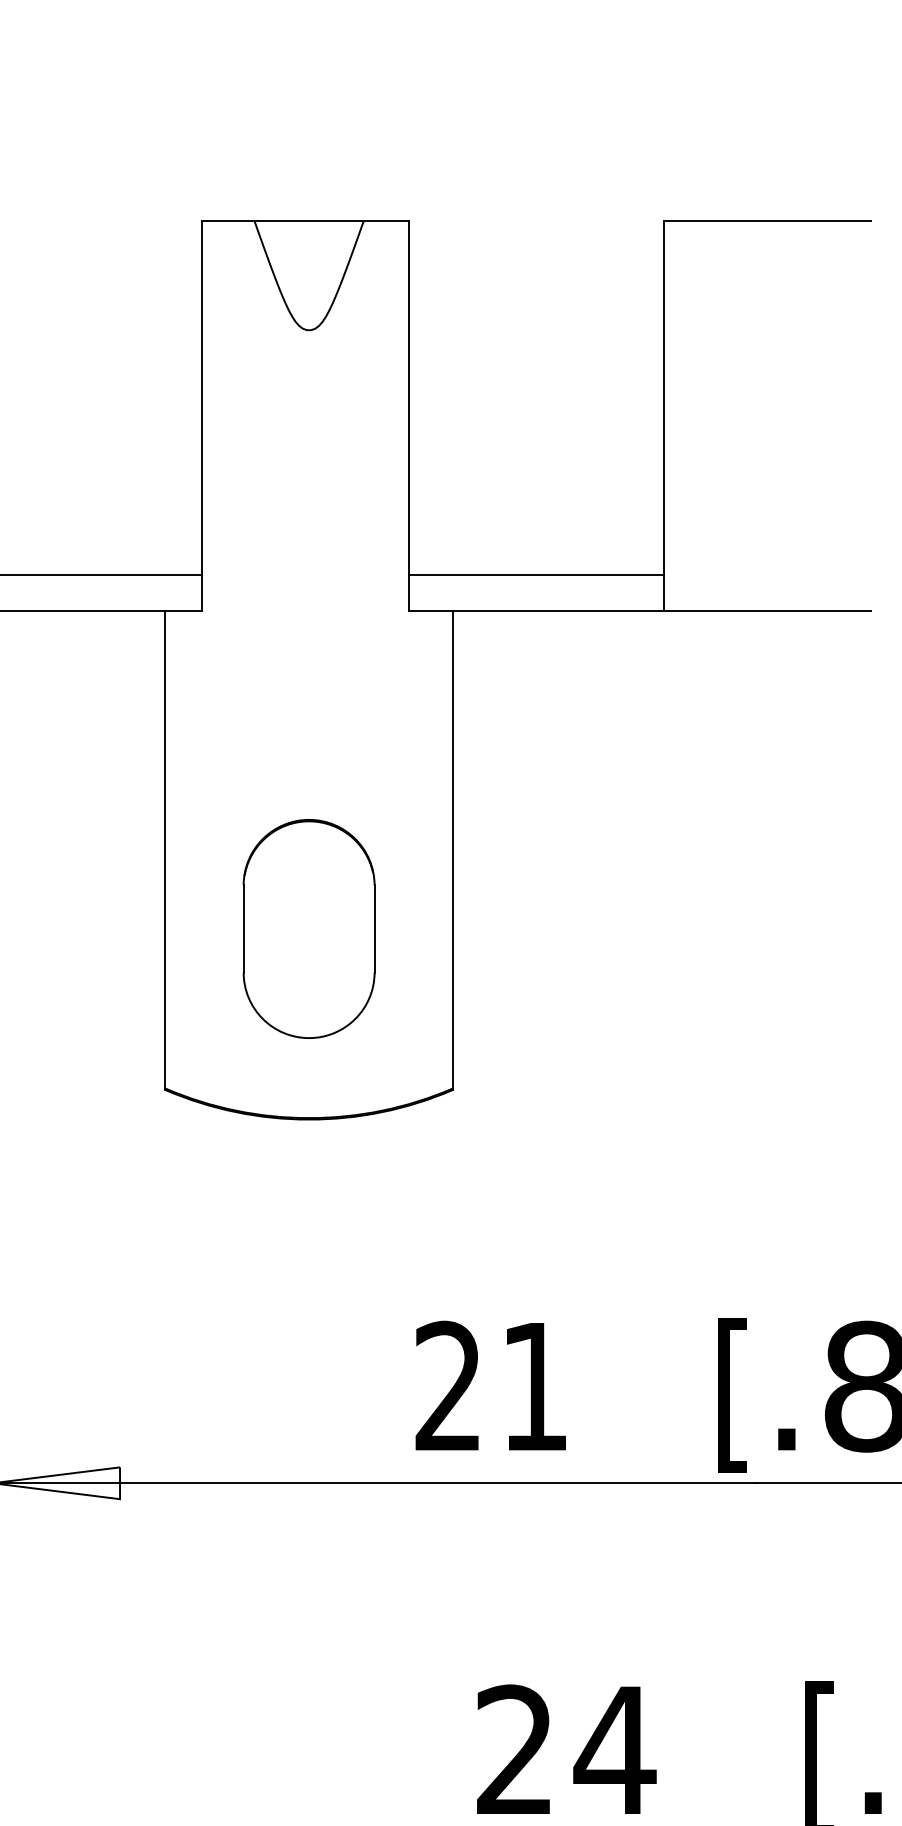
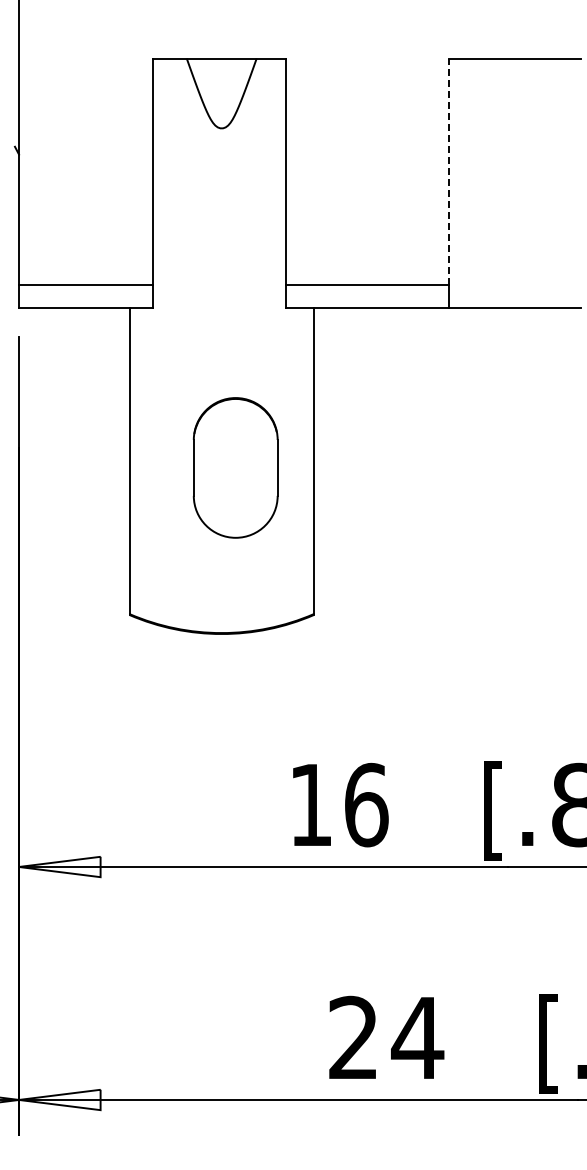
line: (664, 397) -> (449, 171), solid -> dashed
part: (308, 928) -> (235, 467), moved
text: (492, 1385) -> (339, 804), 21 -> 16

